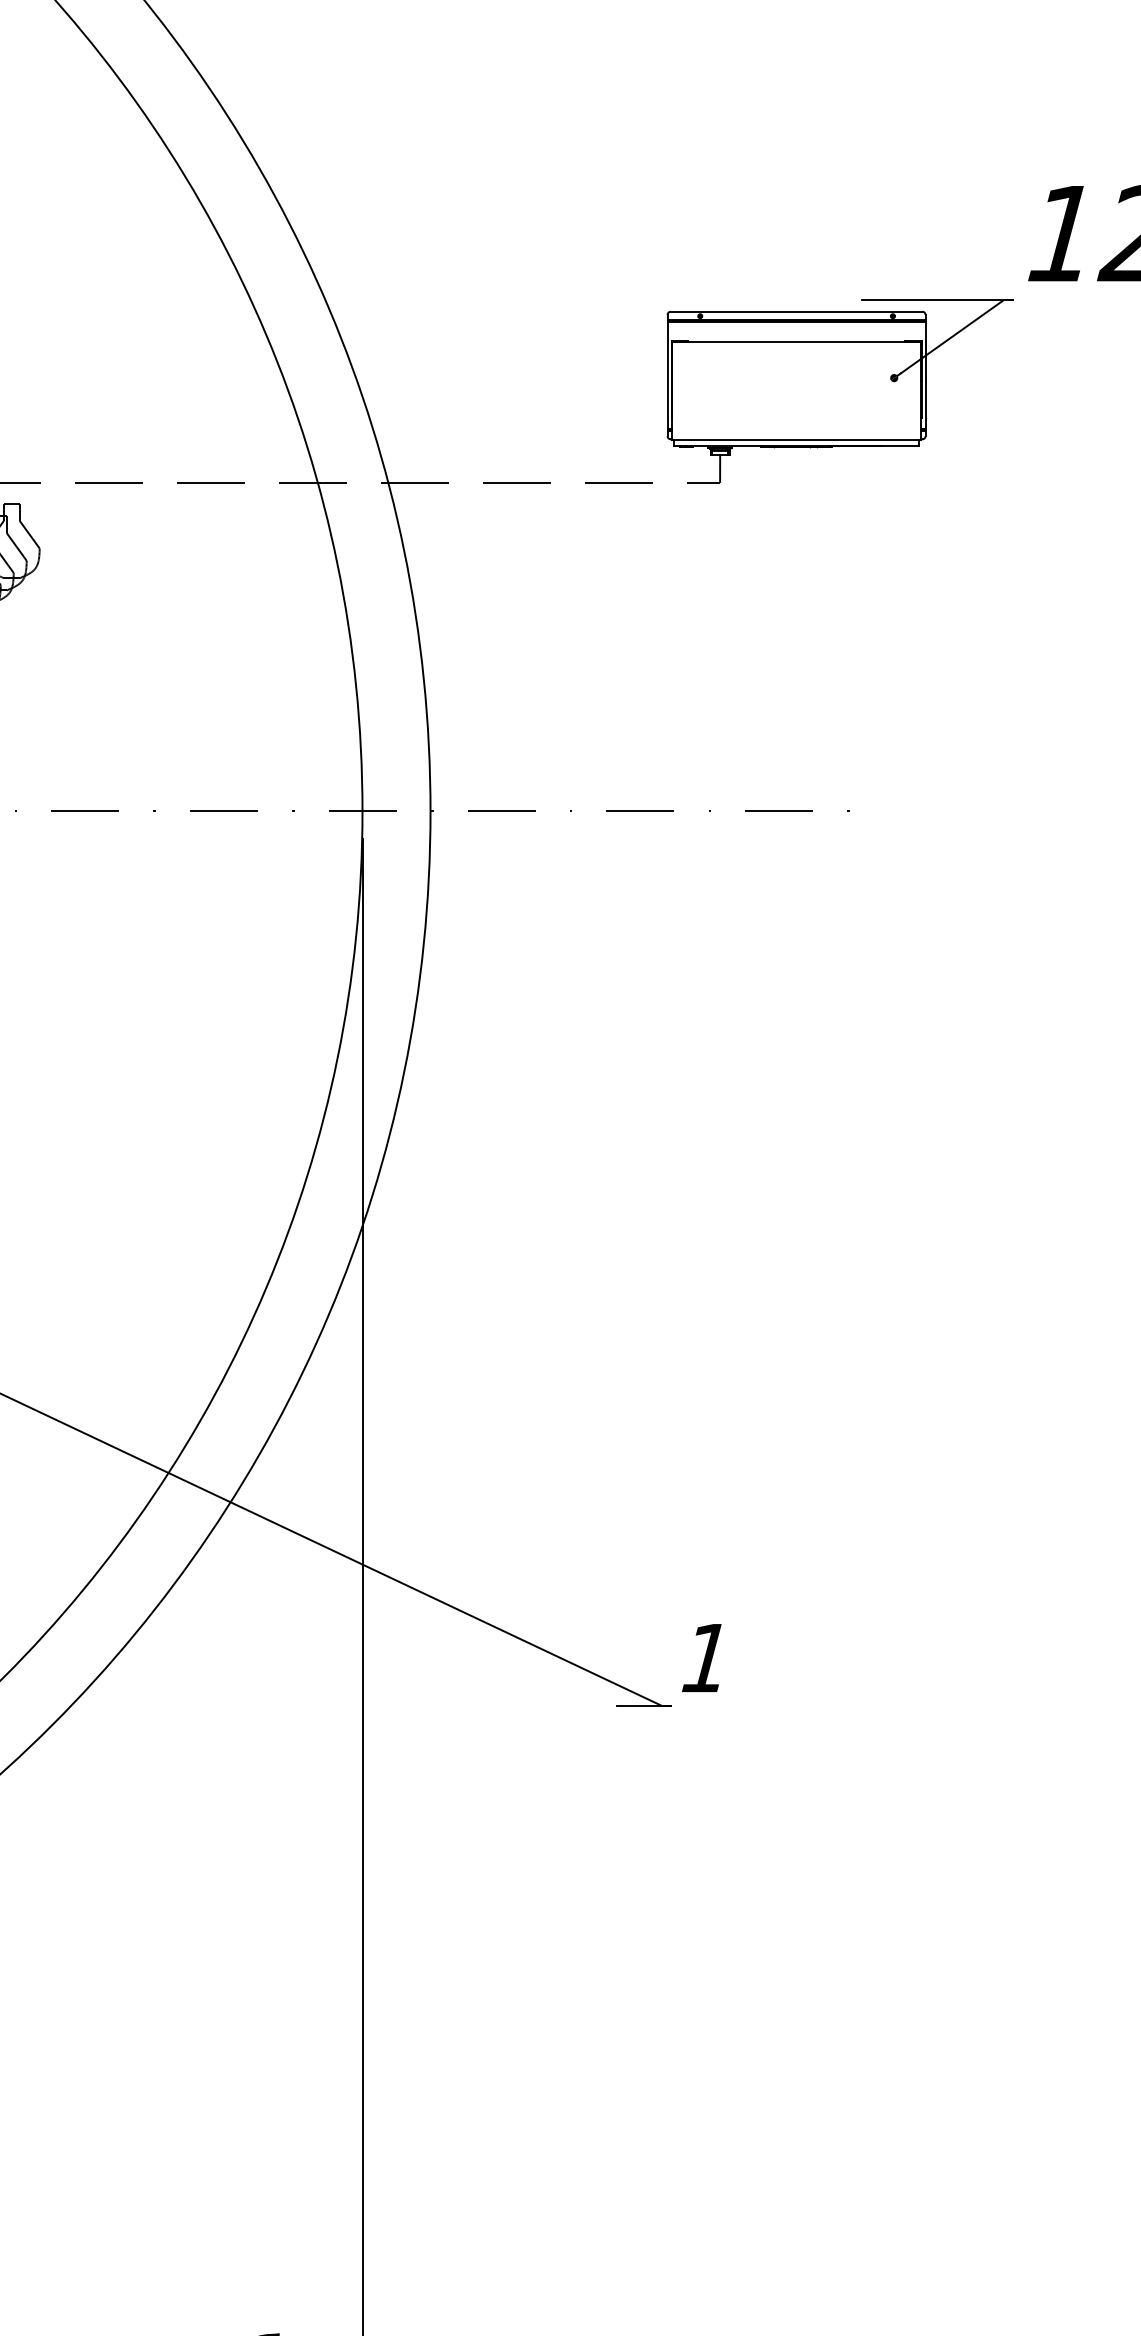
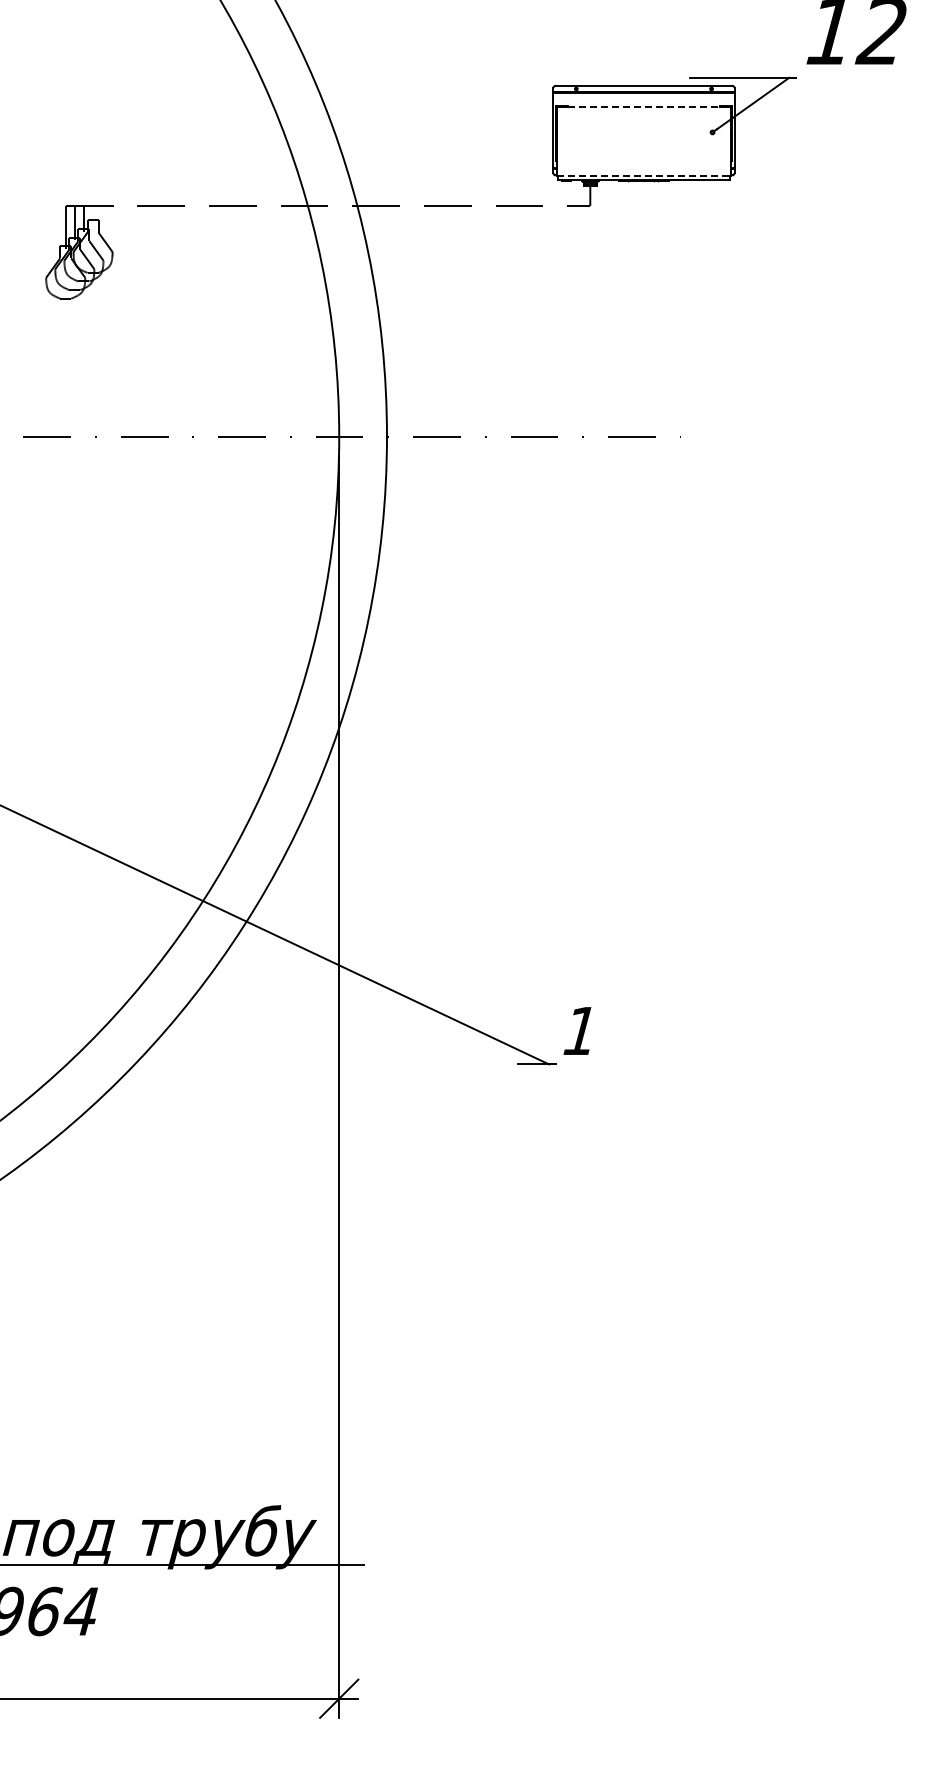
line: (797, 341) -> (644, 106), solid -> dashed
line: (797, 439) -> (644, 175), solid -> dashed

